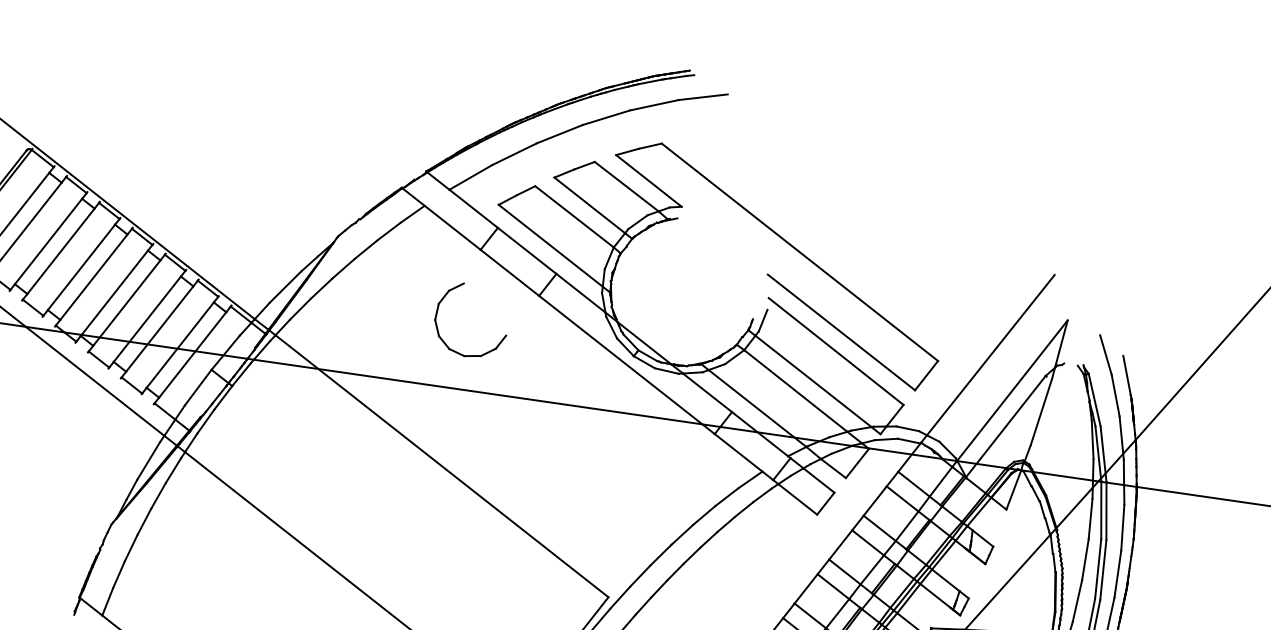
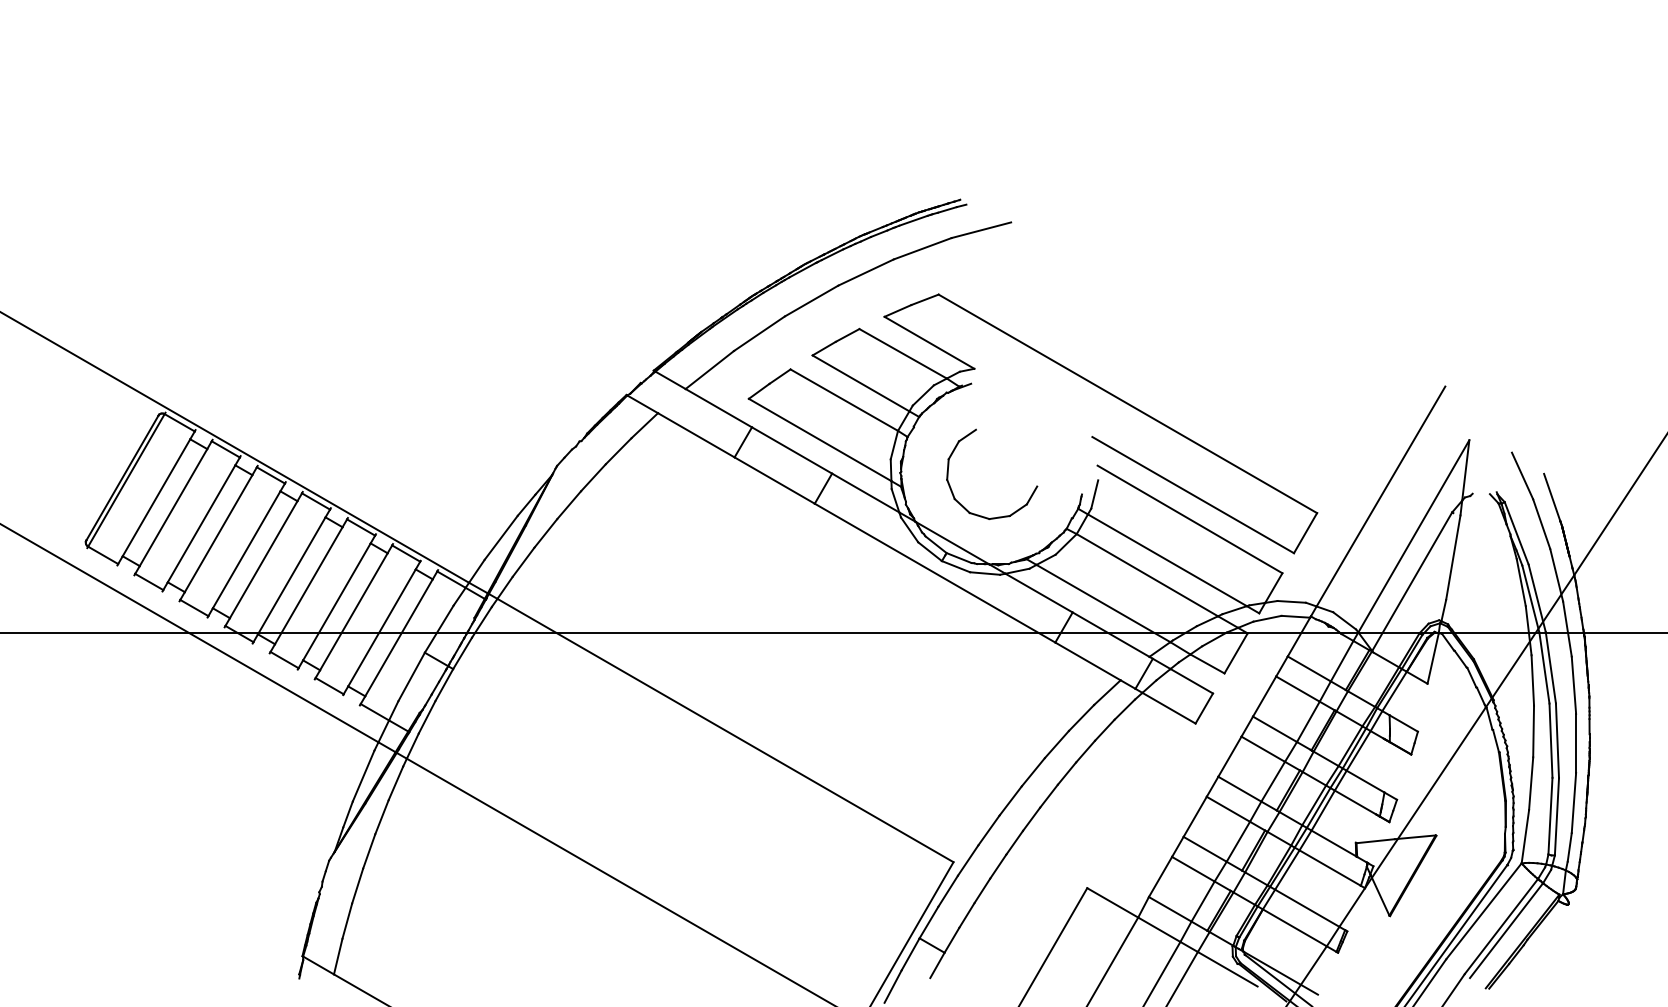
part: (444, 341) -> (962, 504), moved

